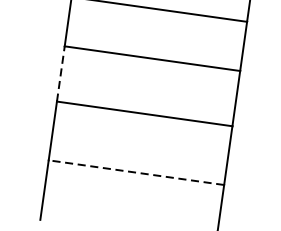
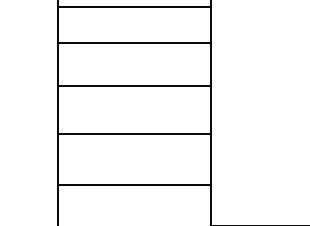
line: (61, 73) -> (58, 109), dashed -> solid
line: (136, 172) -> (134, 185), dashed -> solid

